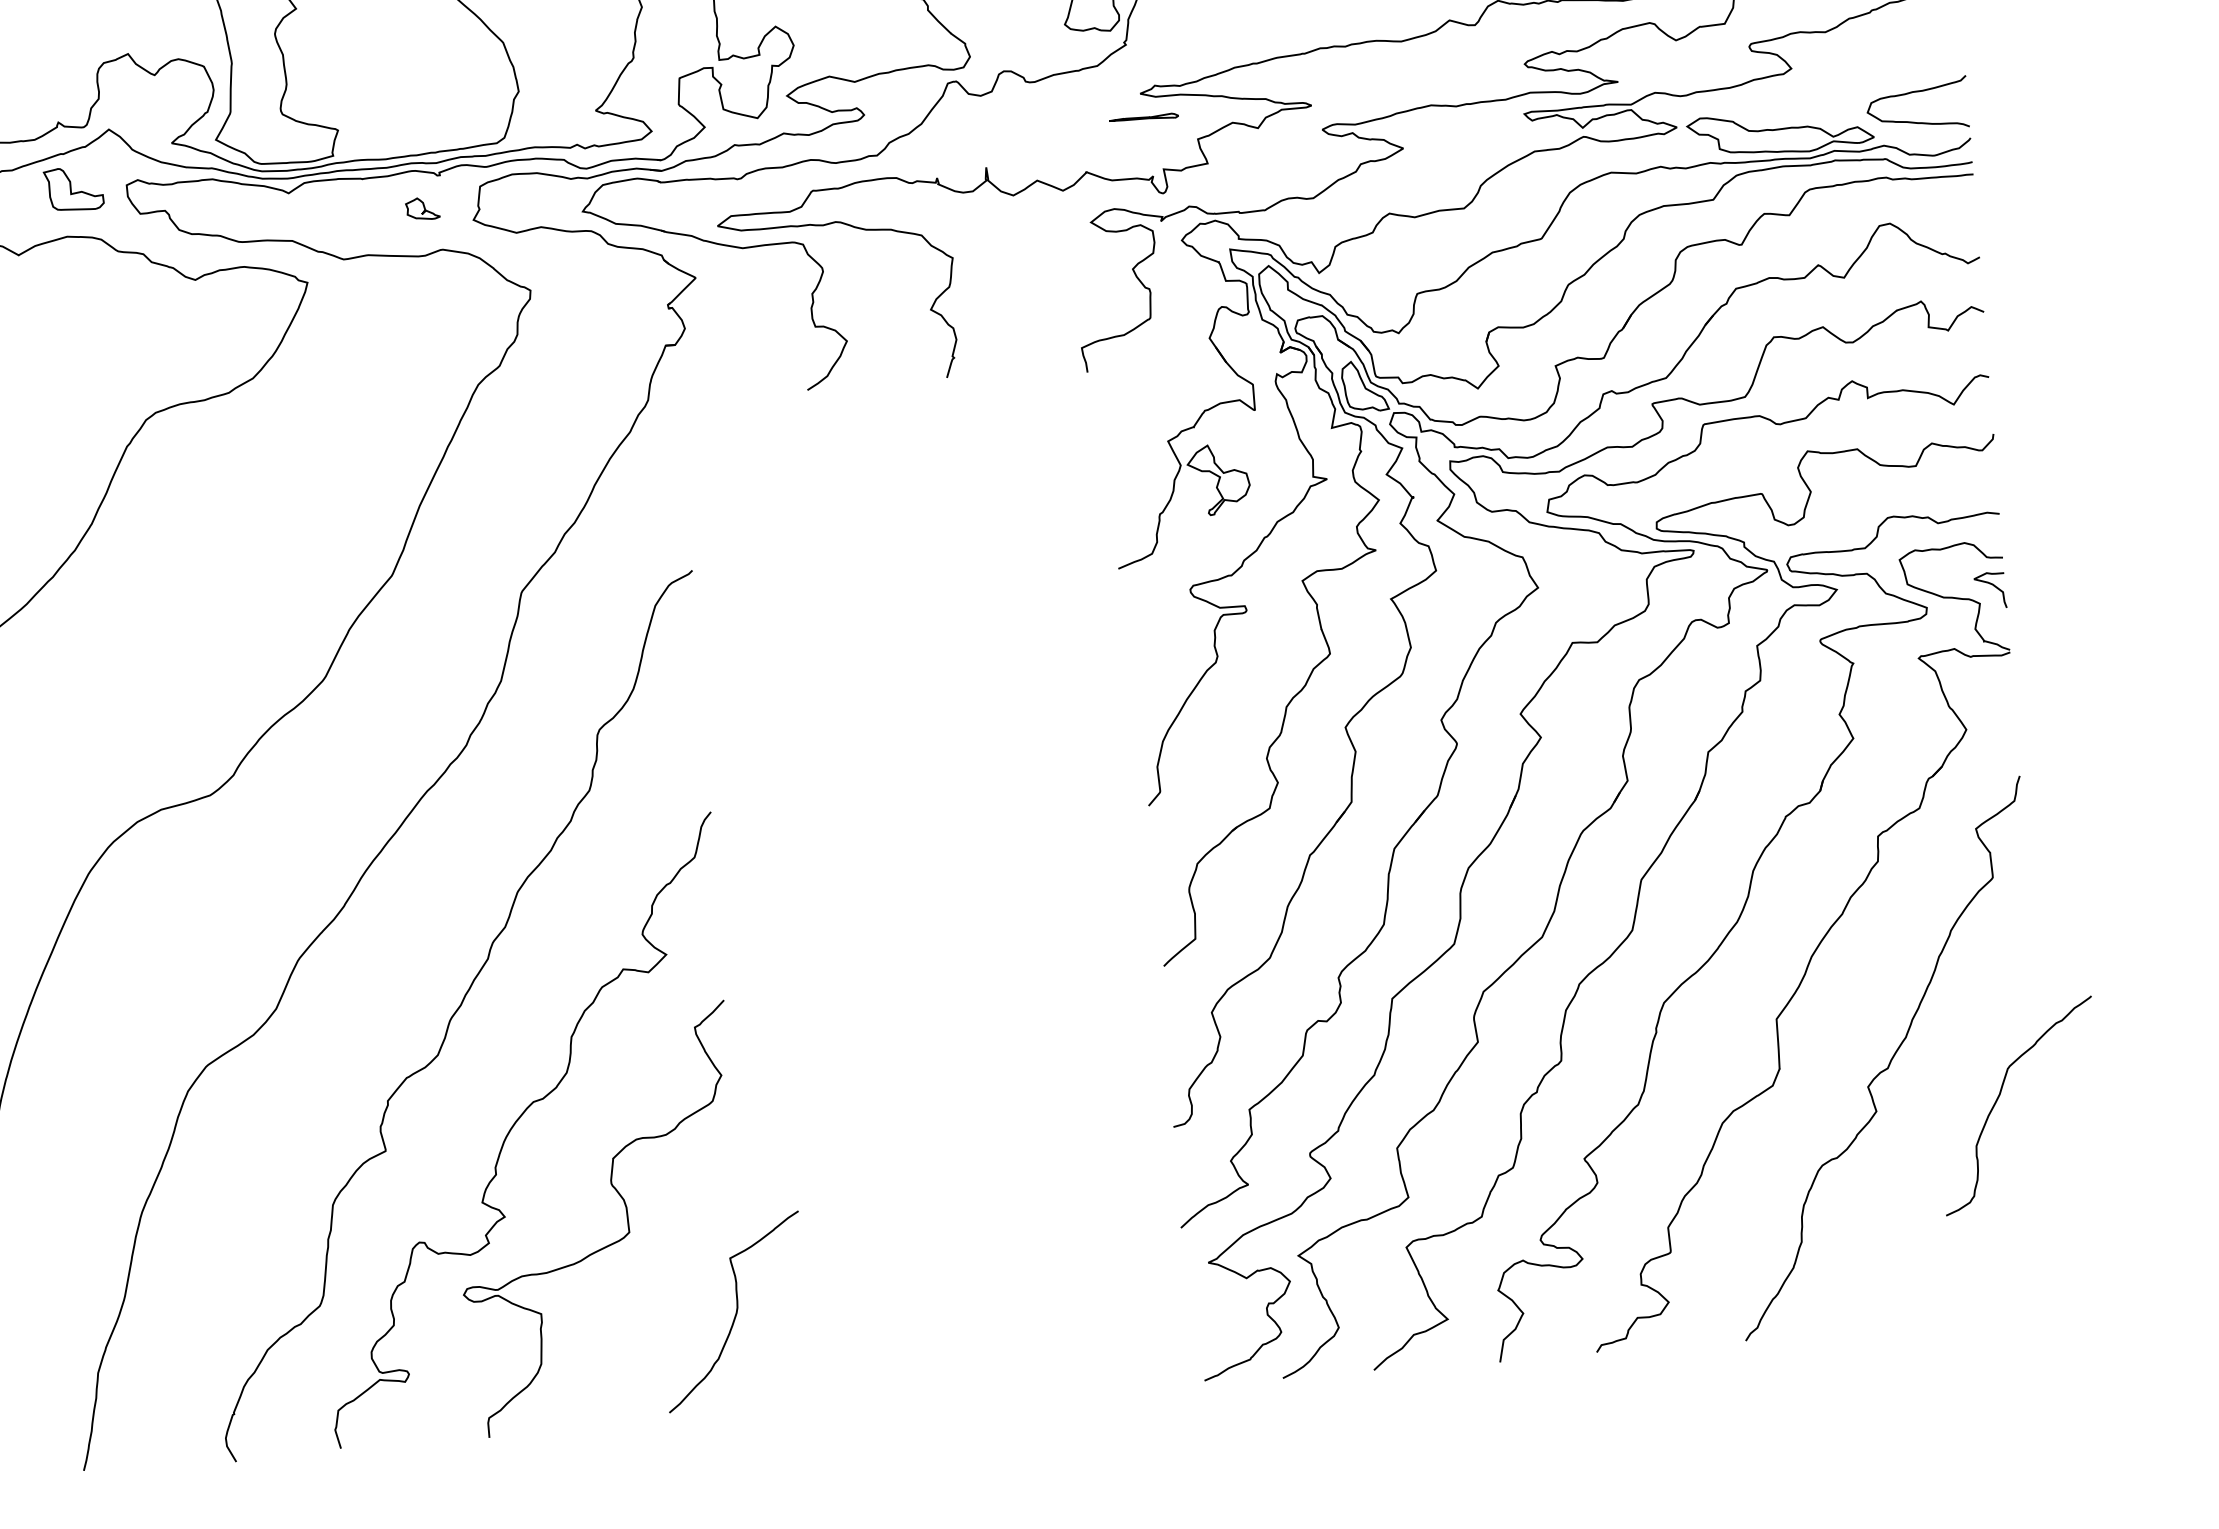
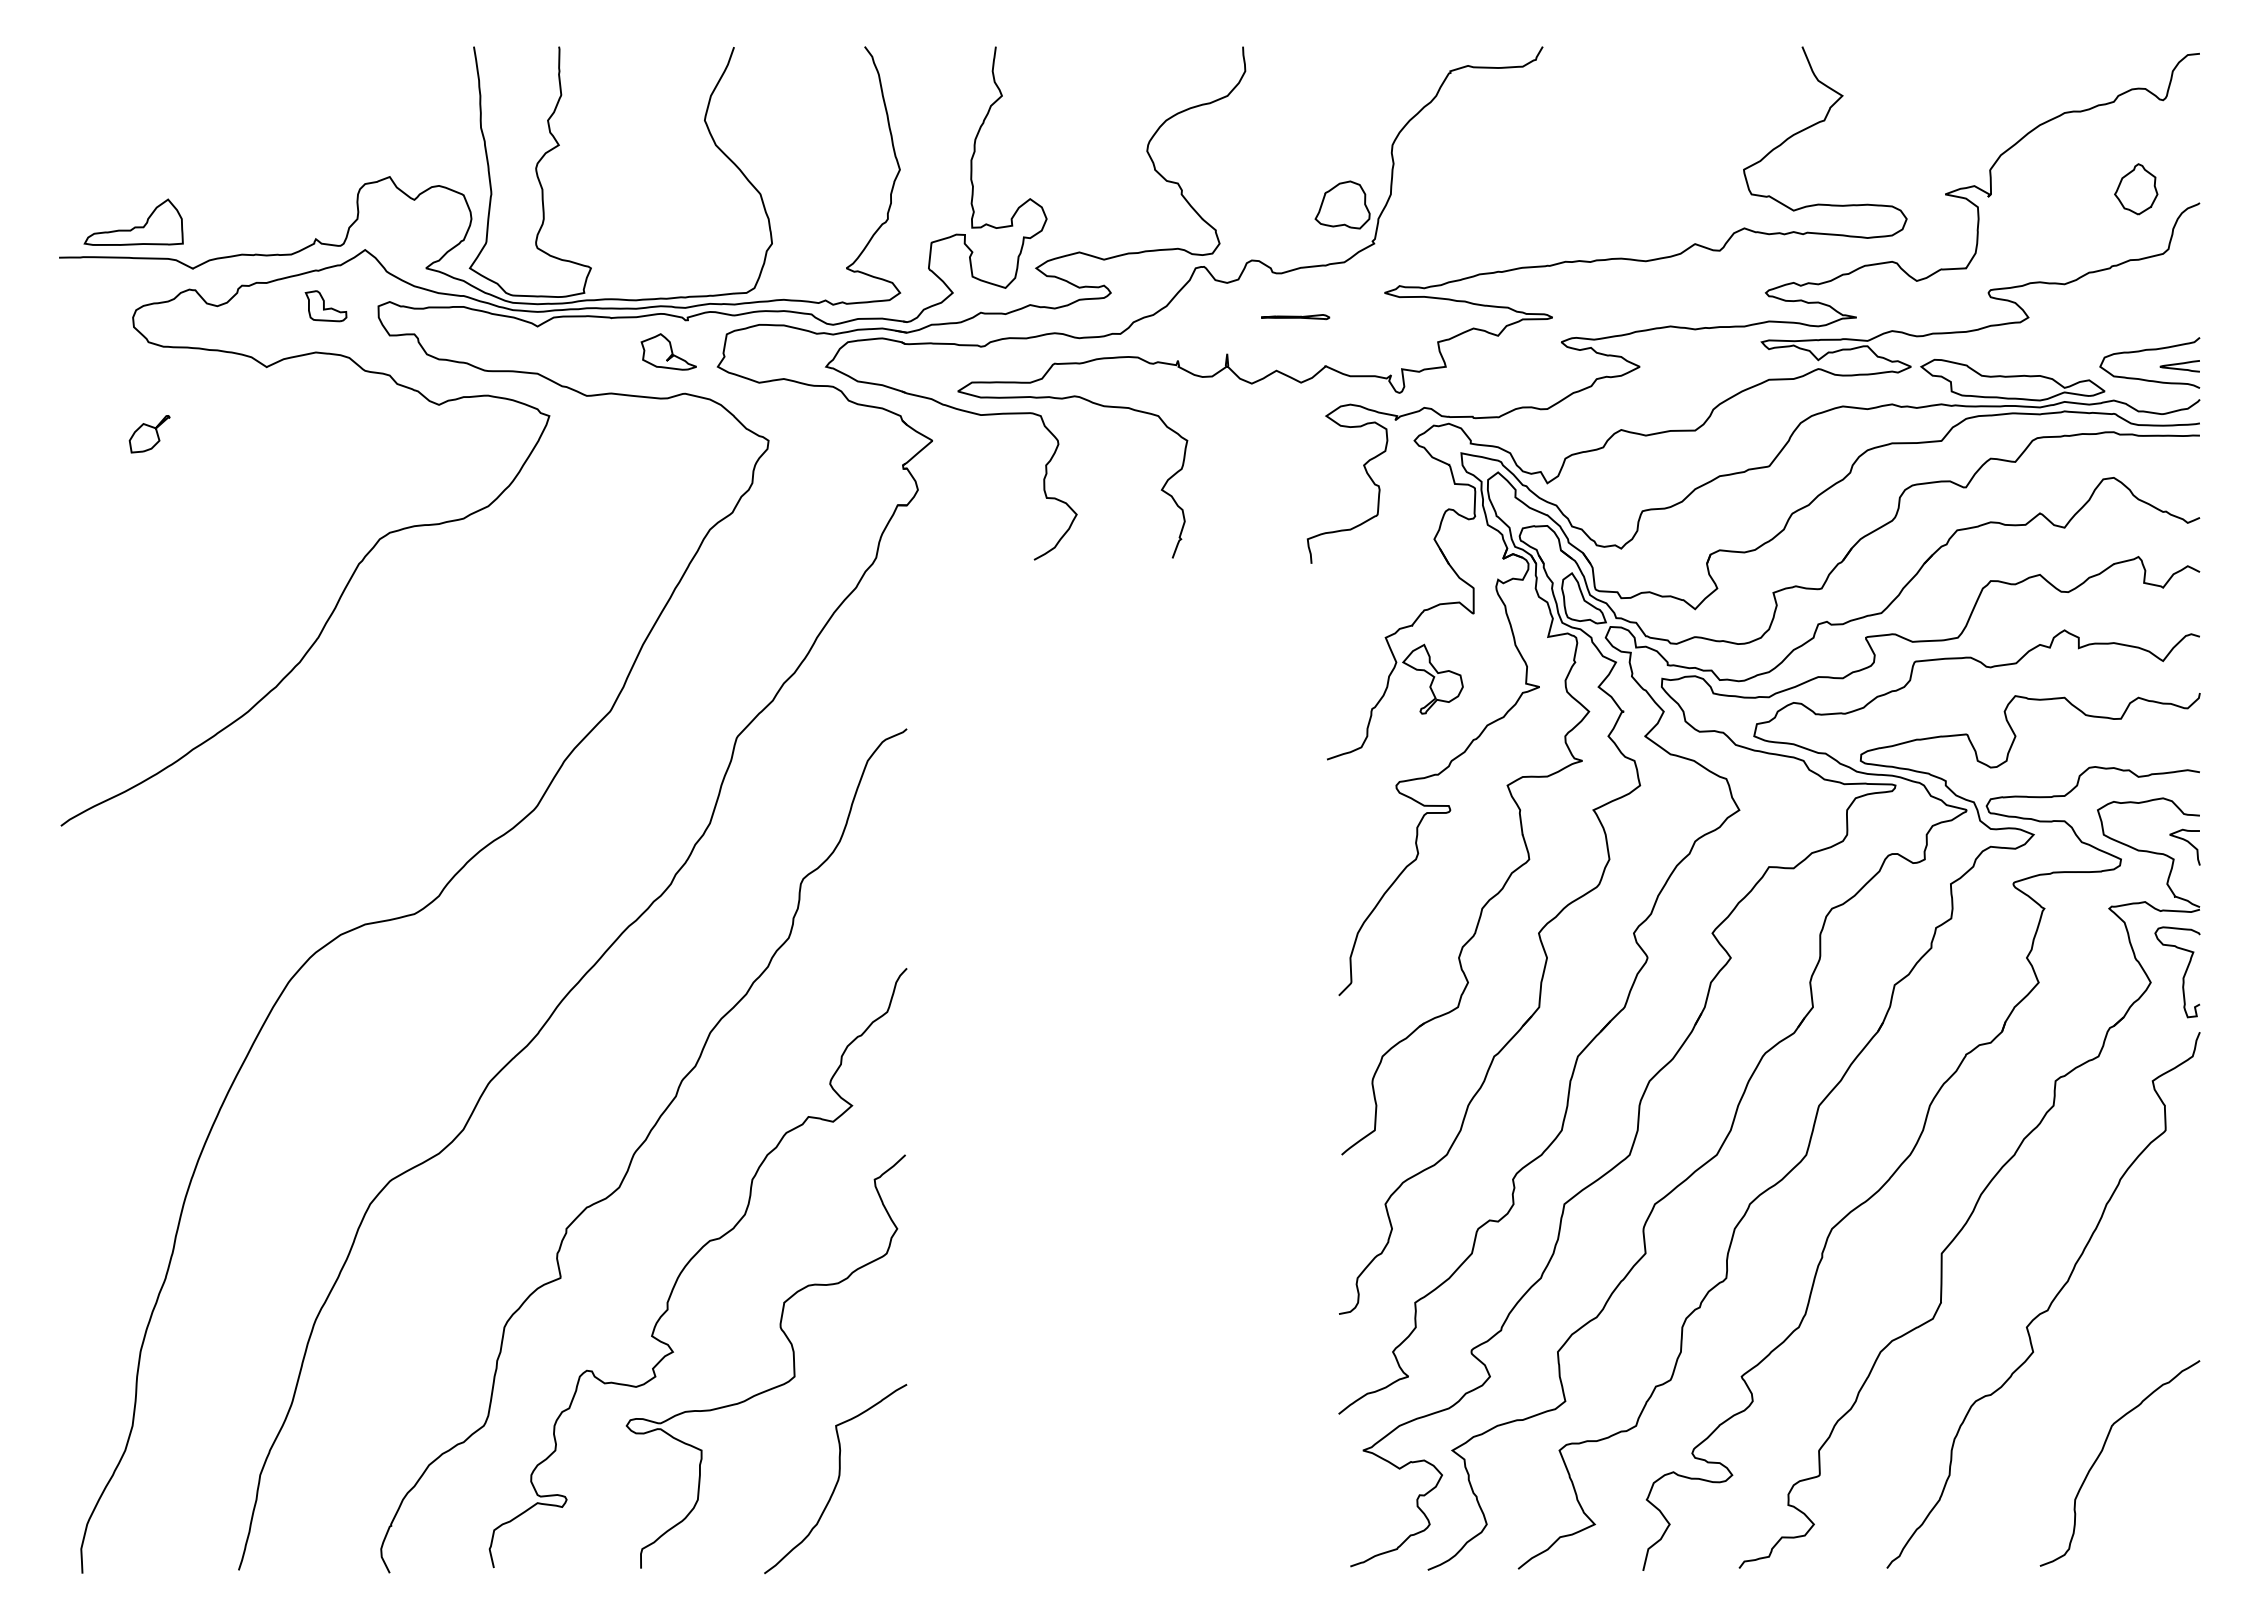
curve: (1947, 104) -> (2179, 364), added
part: (1144, 118) -> (1295, 317), moved
part: (73, 189) -> (325, 306), size x0.71
part: (422, 208) -> (668, 351), size x1.67
curve: (1998, 720) -> (2183, 975), added
curve: (1999, 1097) -> (2101, 1453), moved
curve: (735, 1311) -> (837, 1478), moved

